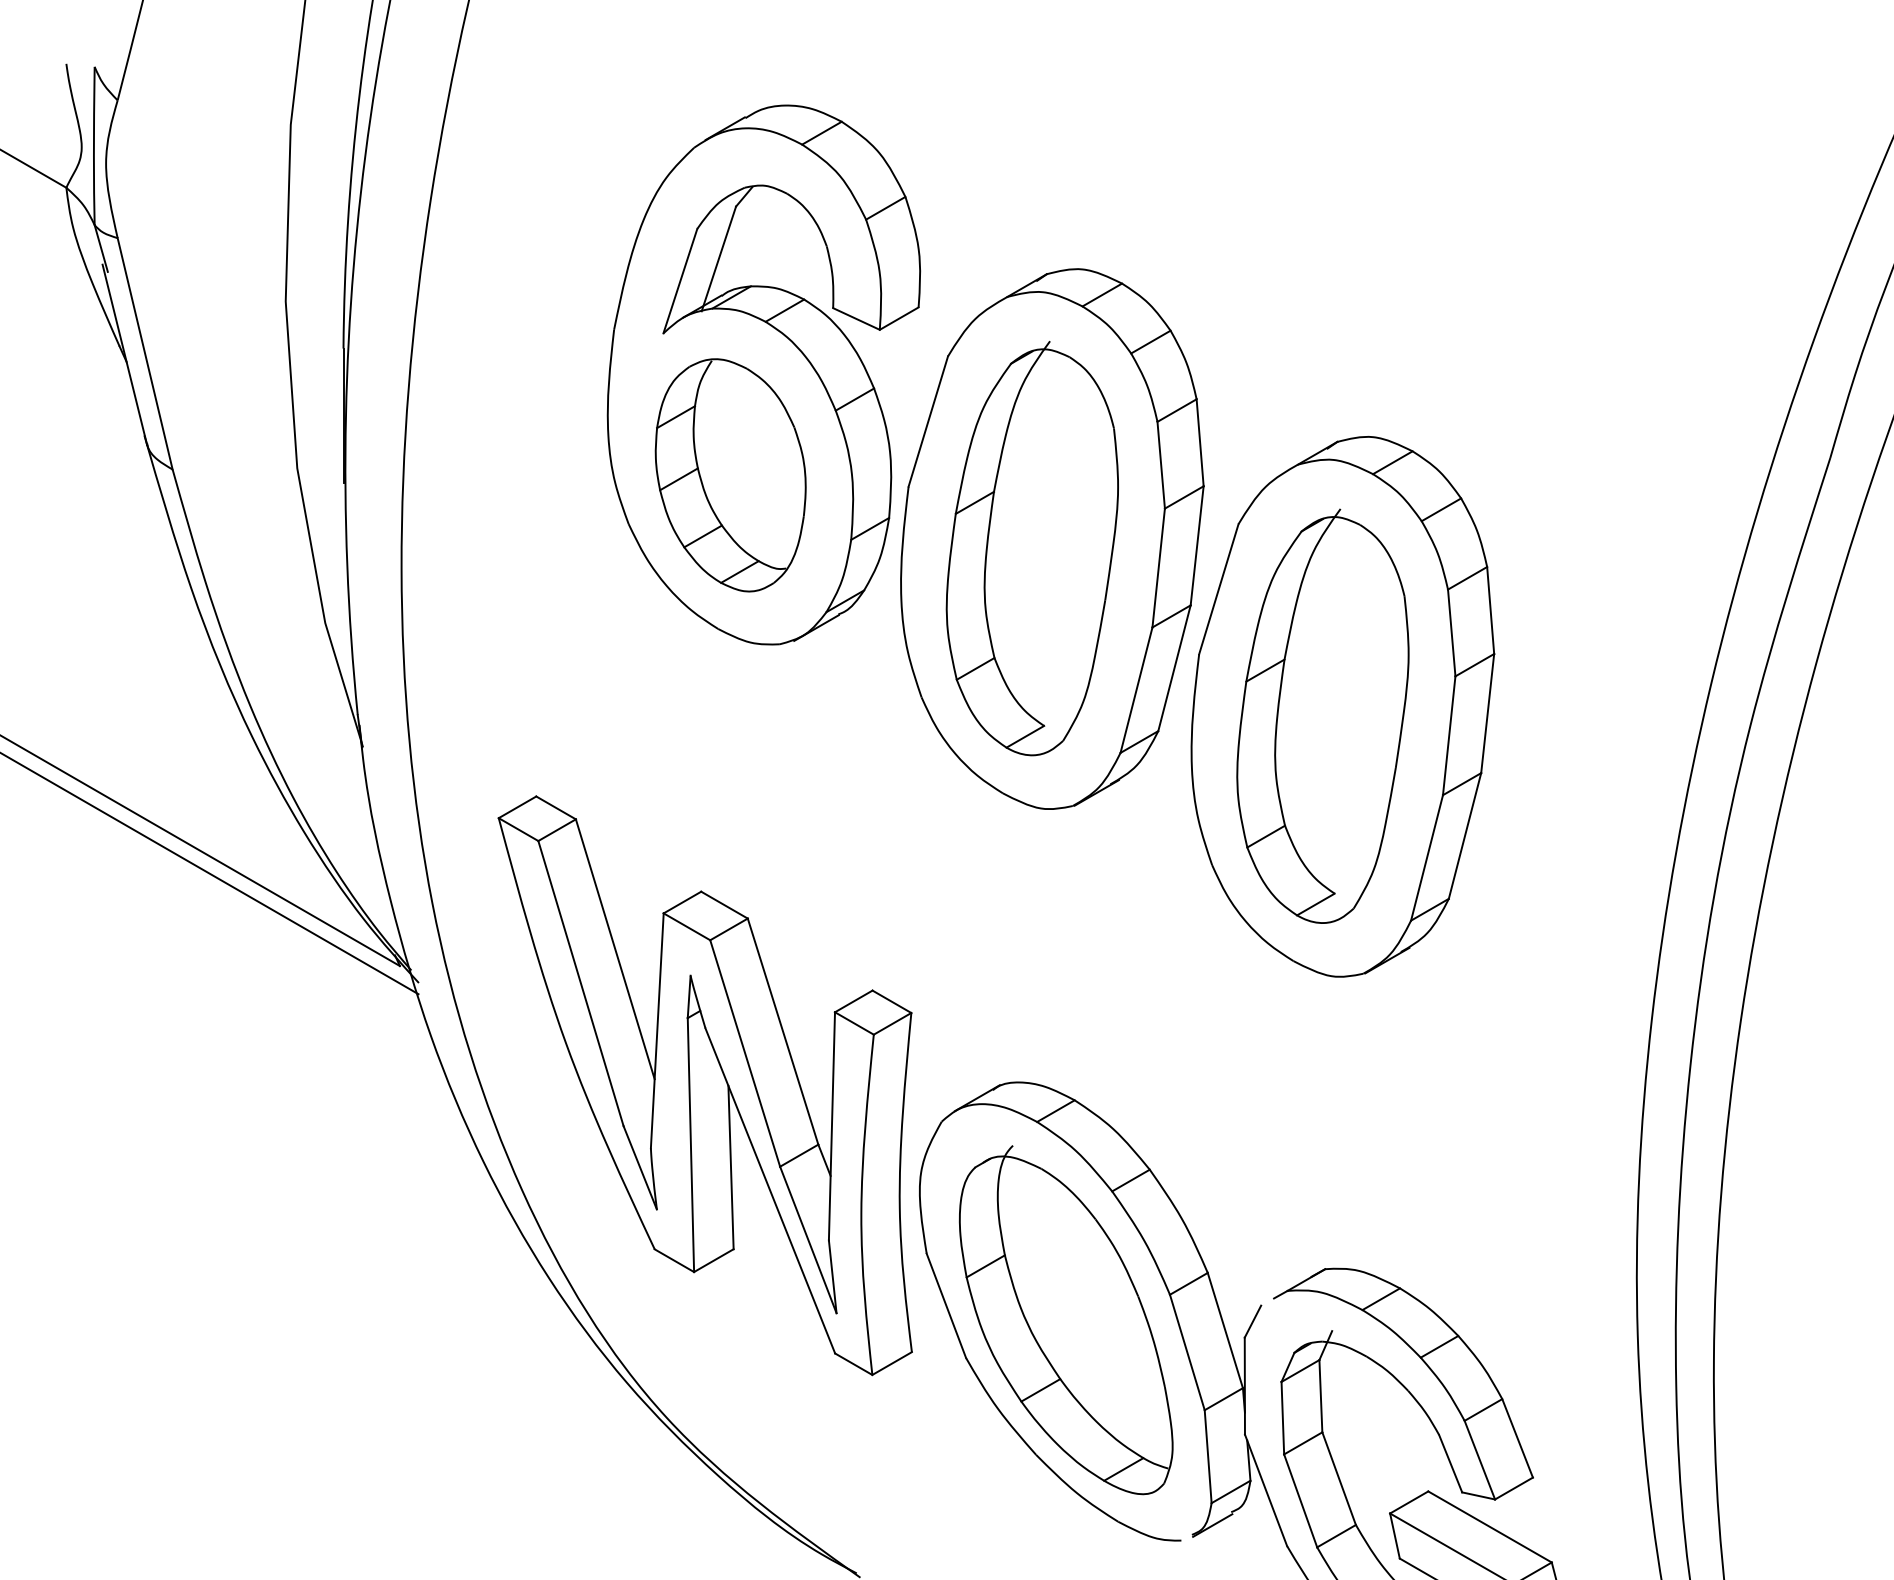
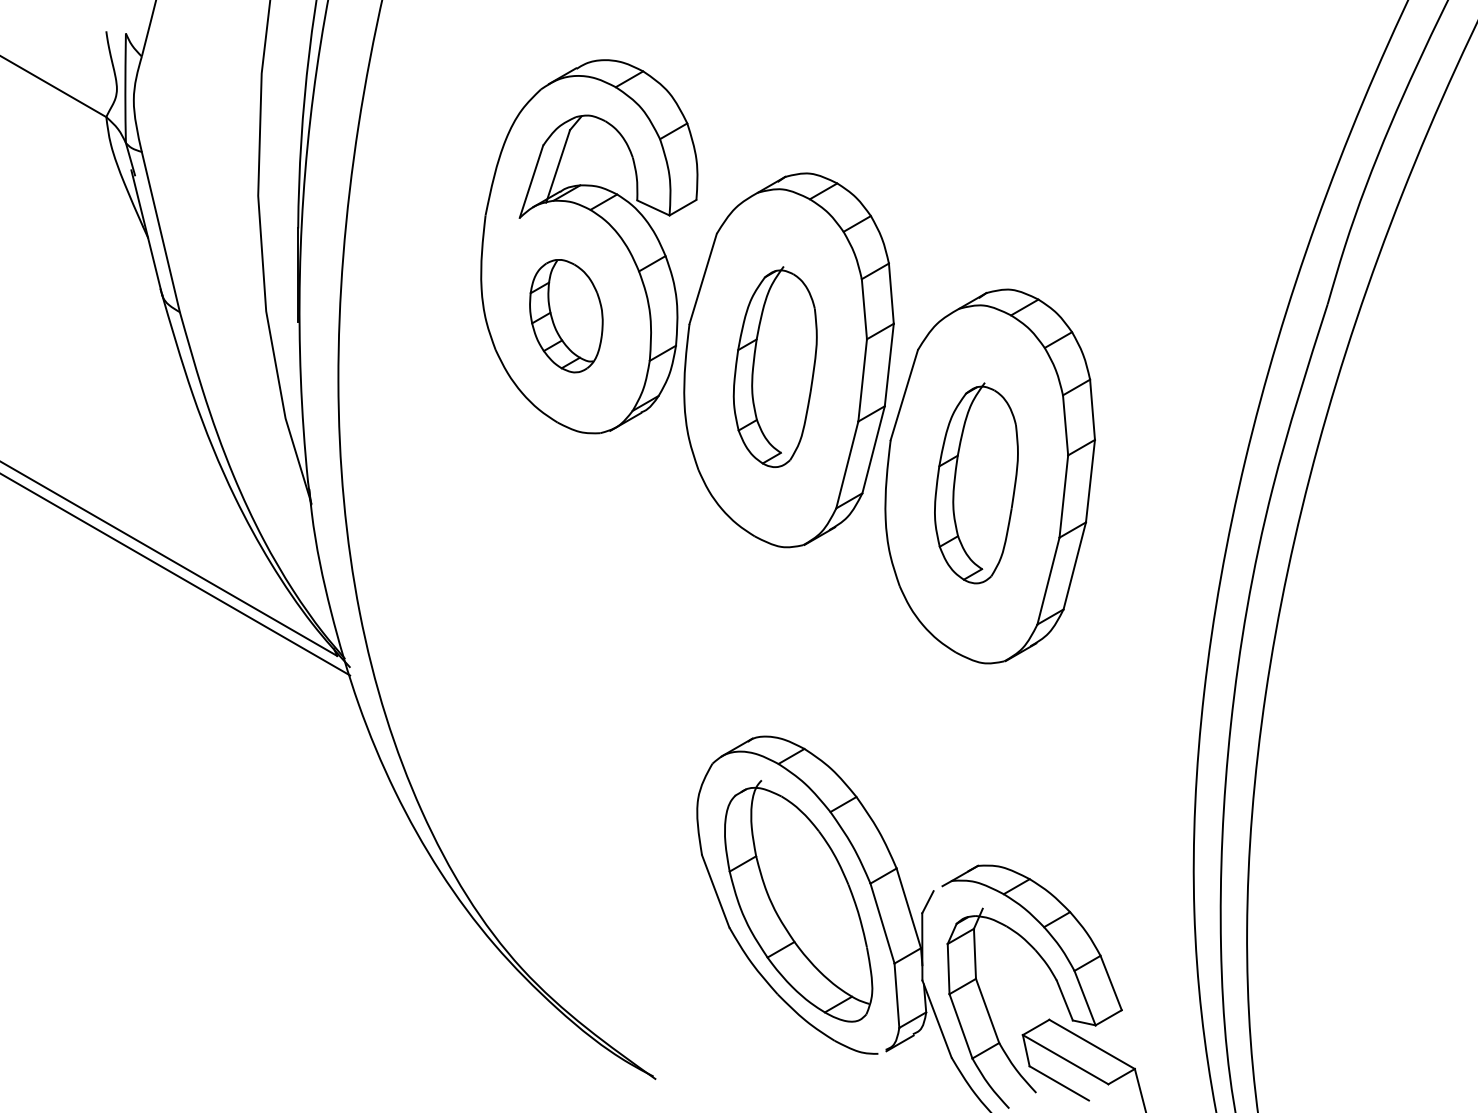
part: (730, 474) -> (566, 315), size x0.7
part: (1032, 547) -> (775, 366), size x0.7
part: (1323, 716) -> (976, 483), size x0.7
part: (704, 1085) -> (548, 738), removed

